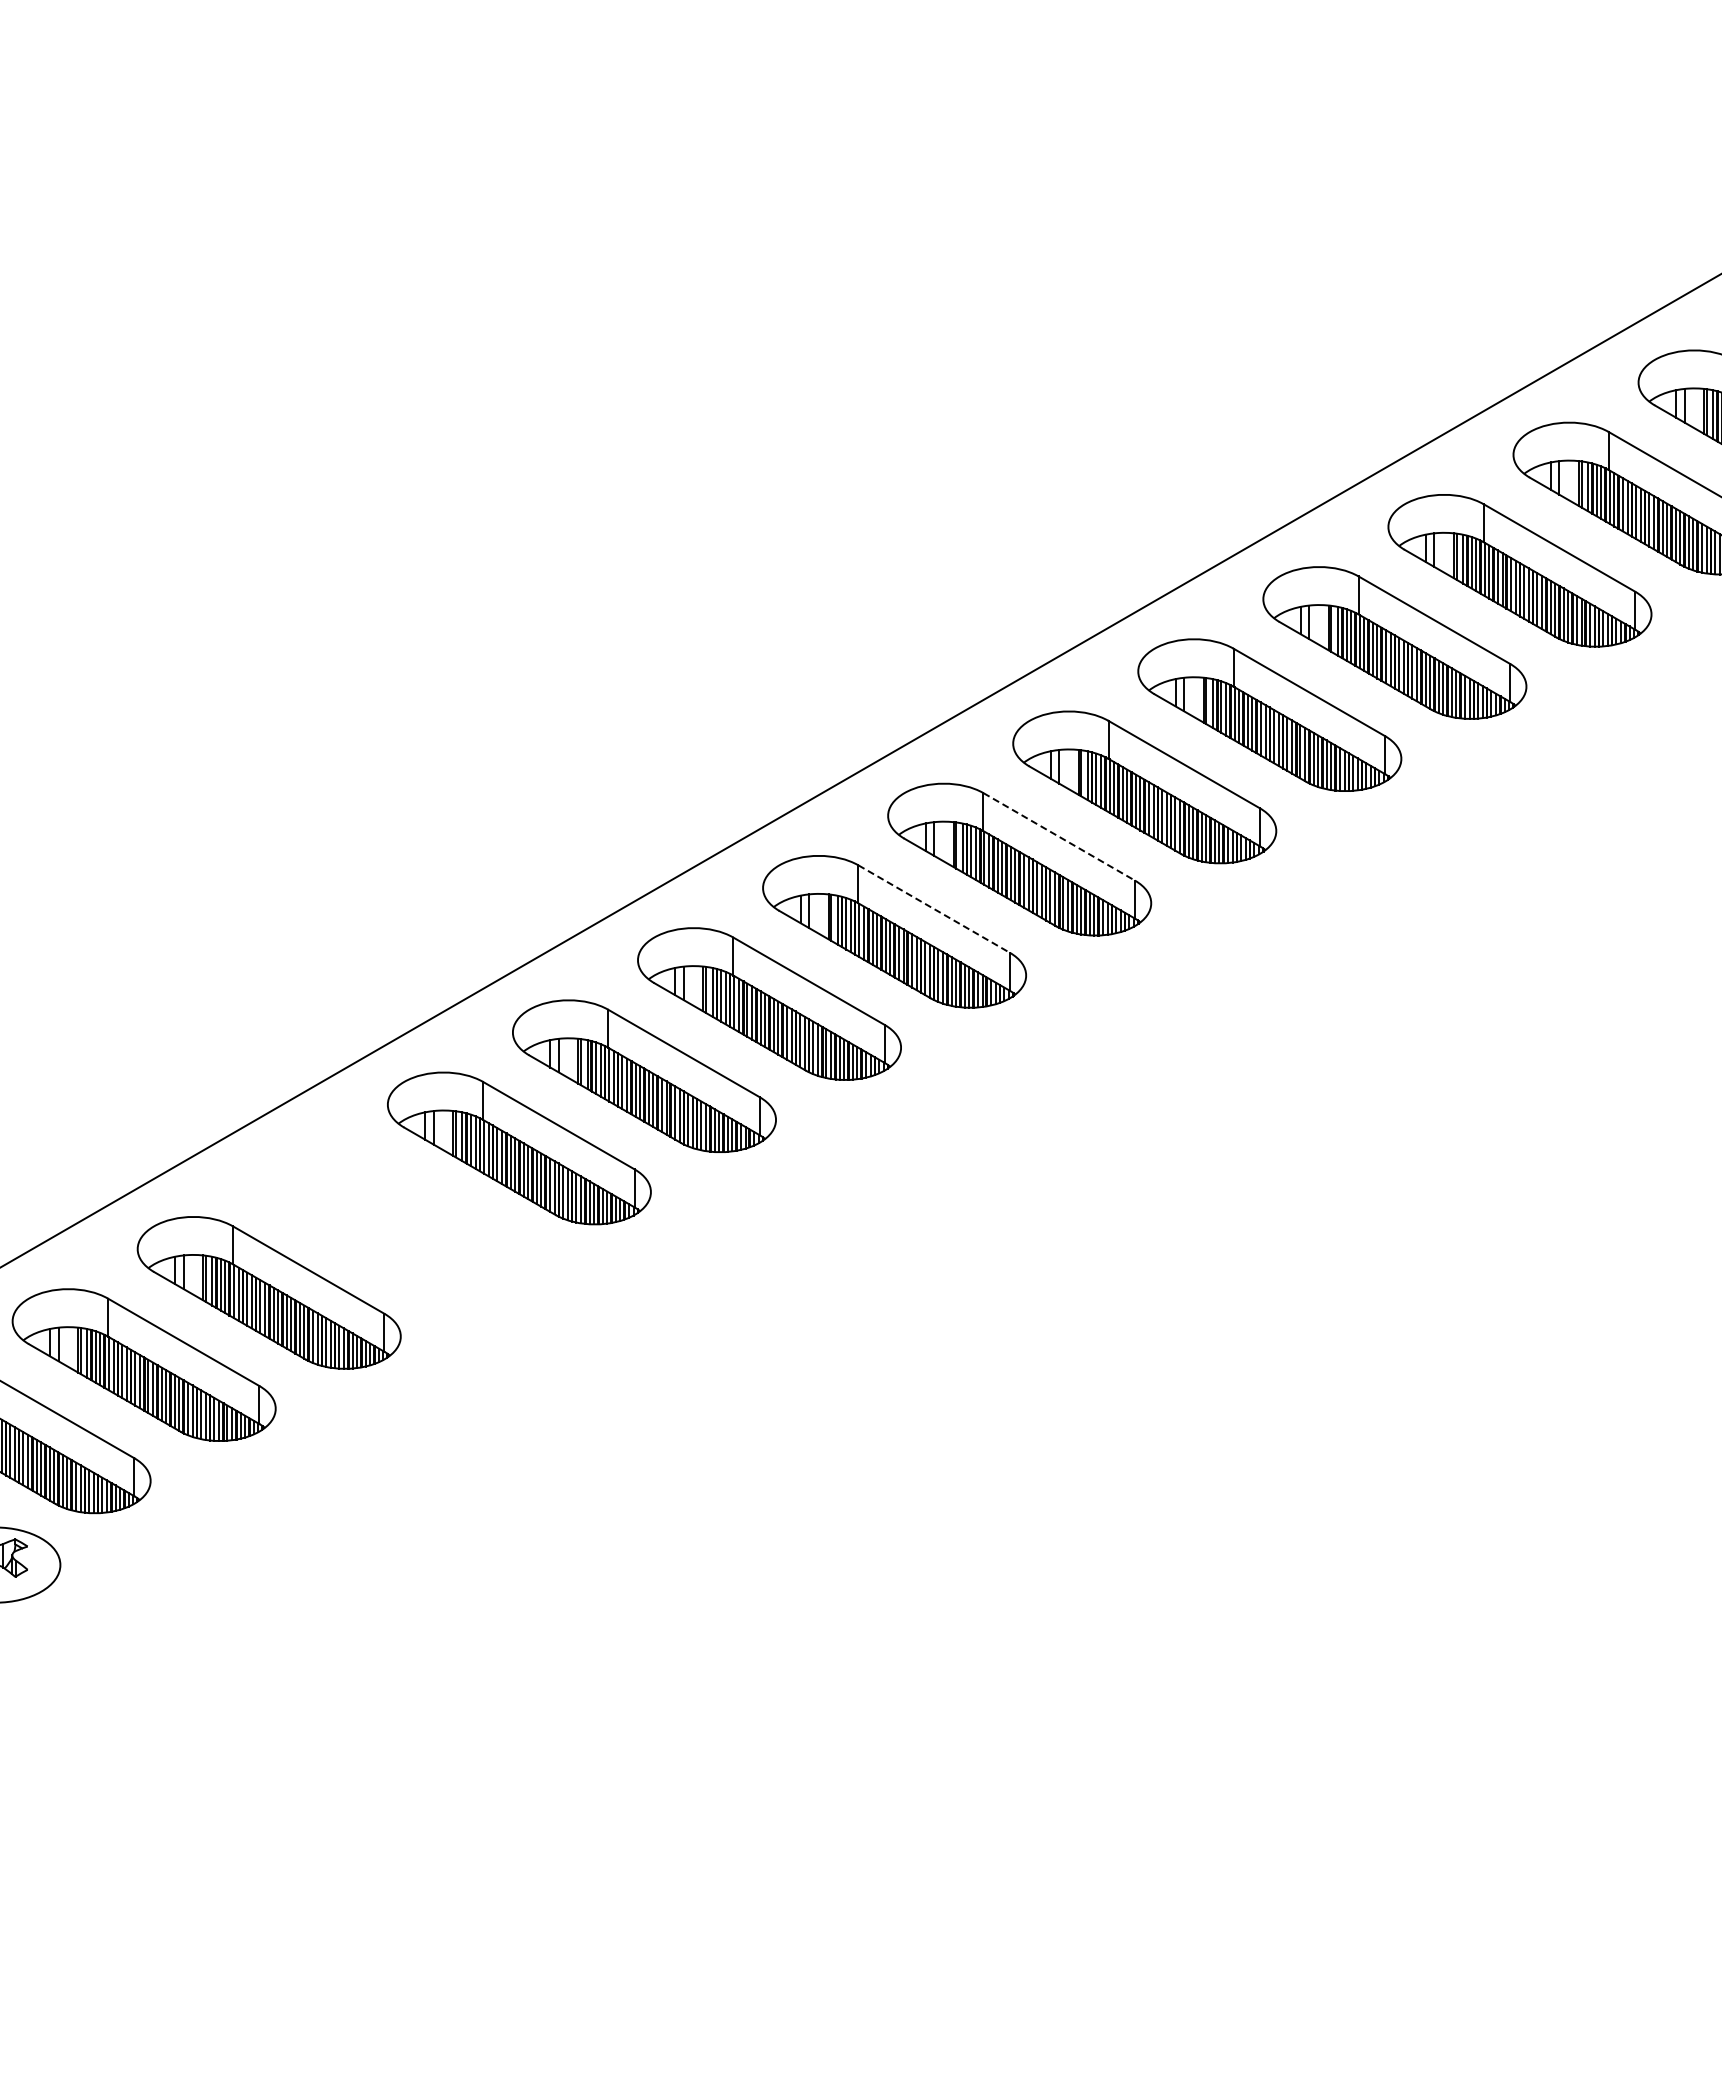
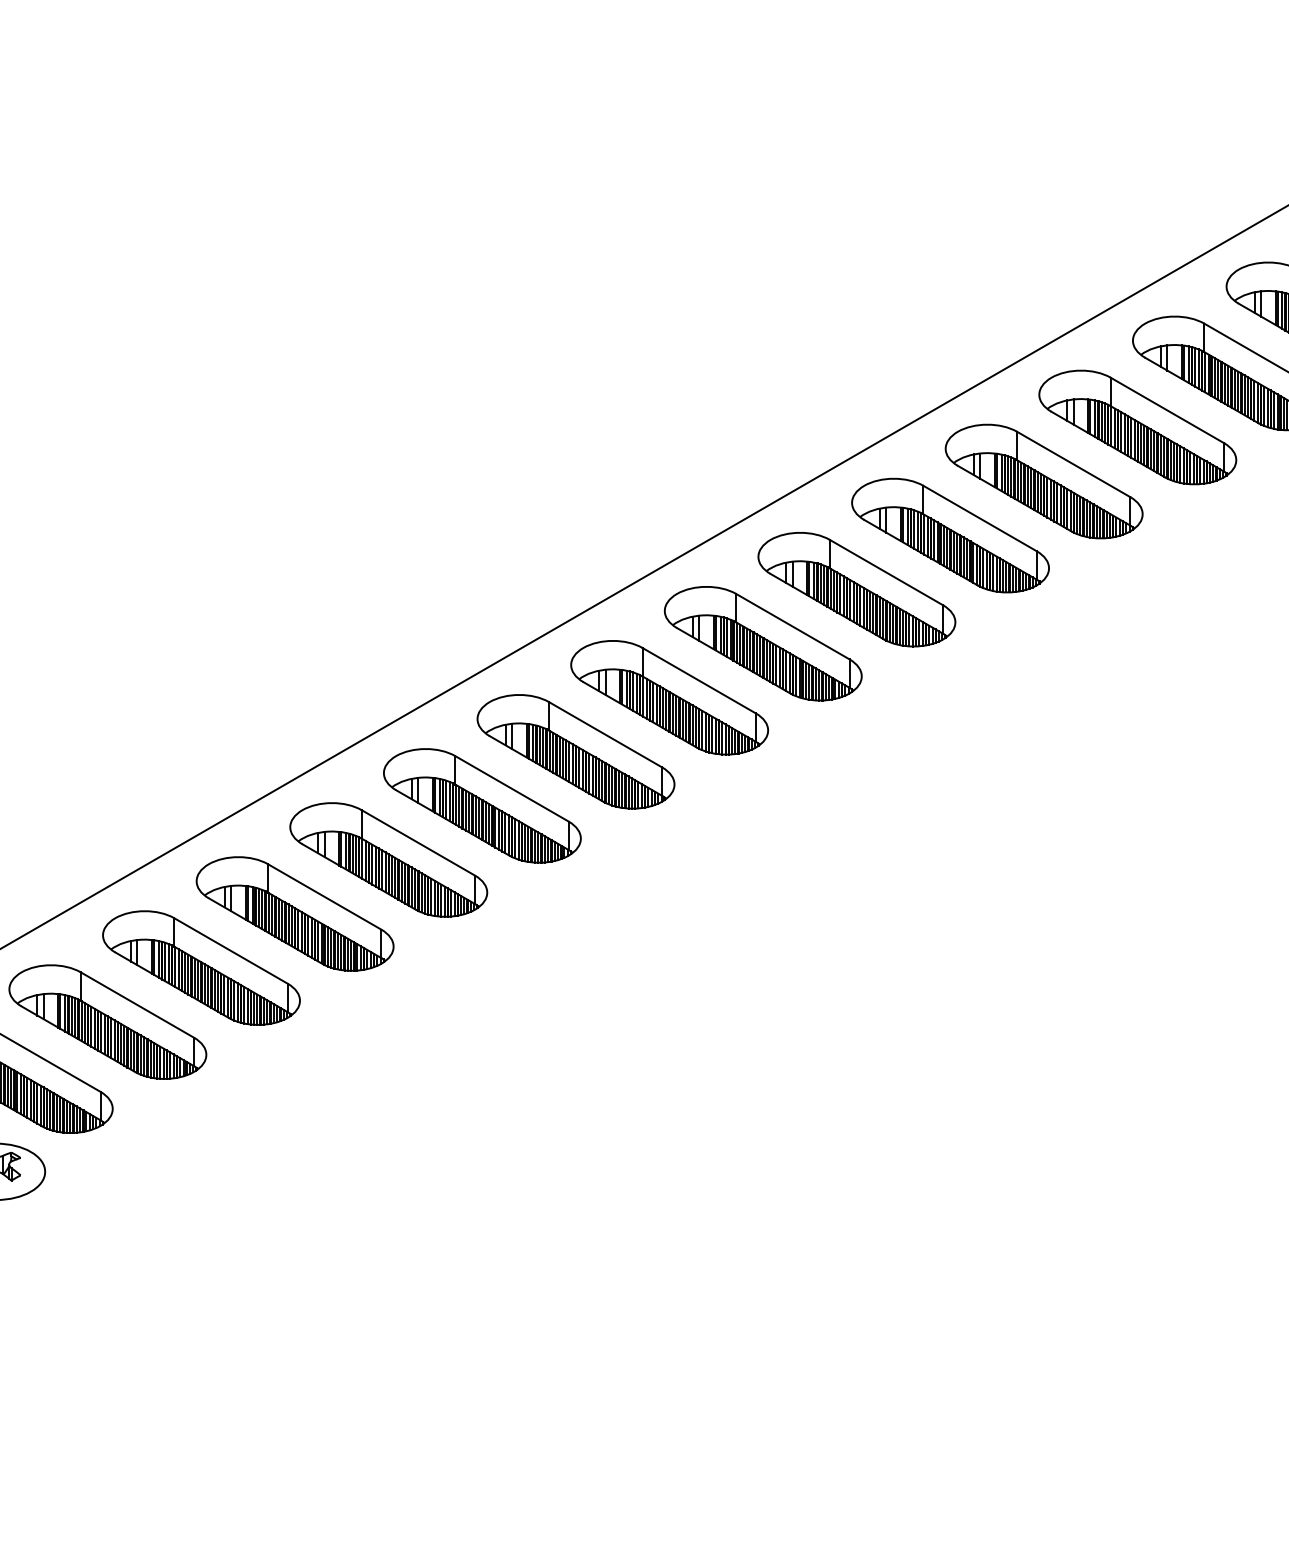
line: (1059, 837) -> (793, 627), dashed -> solid
line: (934, 909) -> (699, 681), dashed -> solid
part: (393, 1220) -> (294, 913), added

